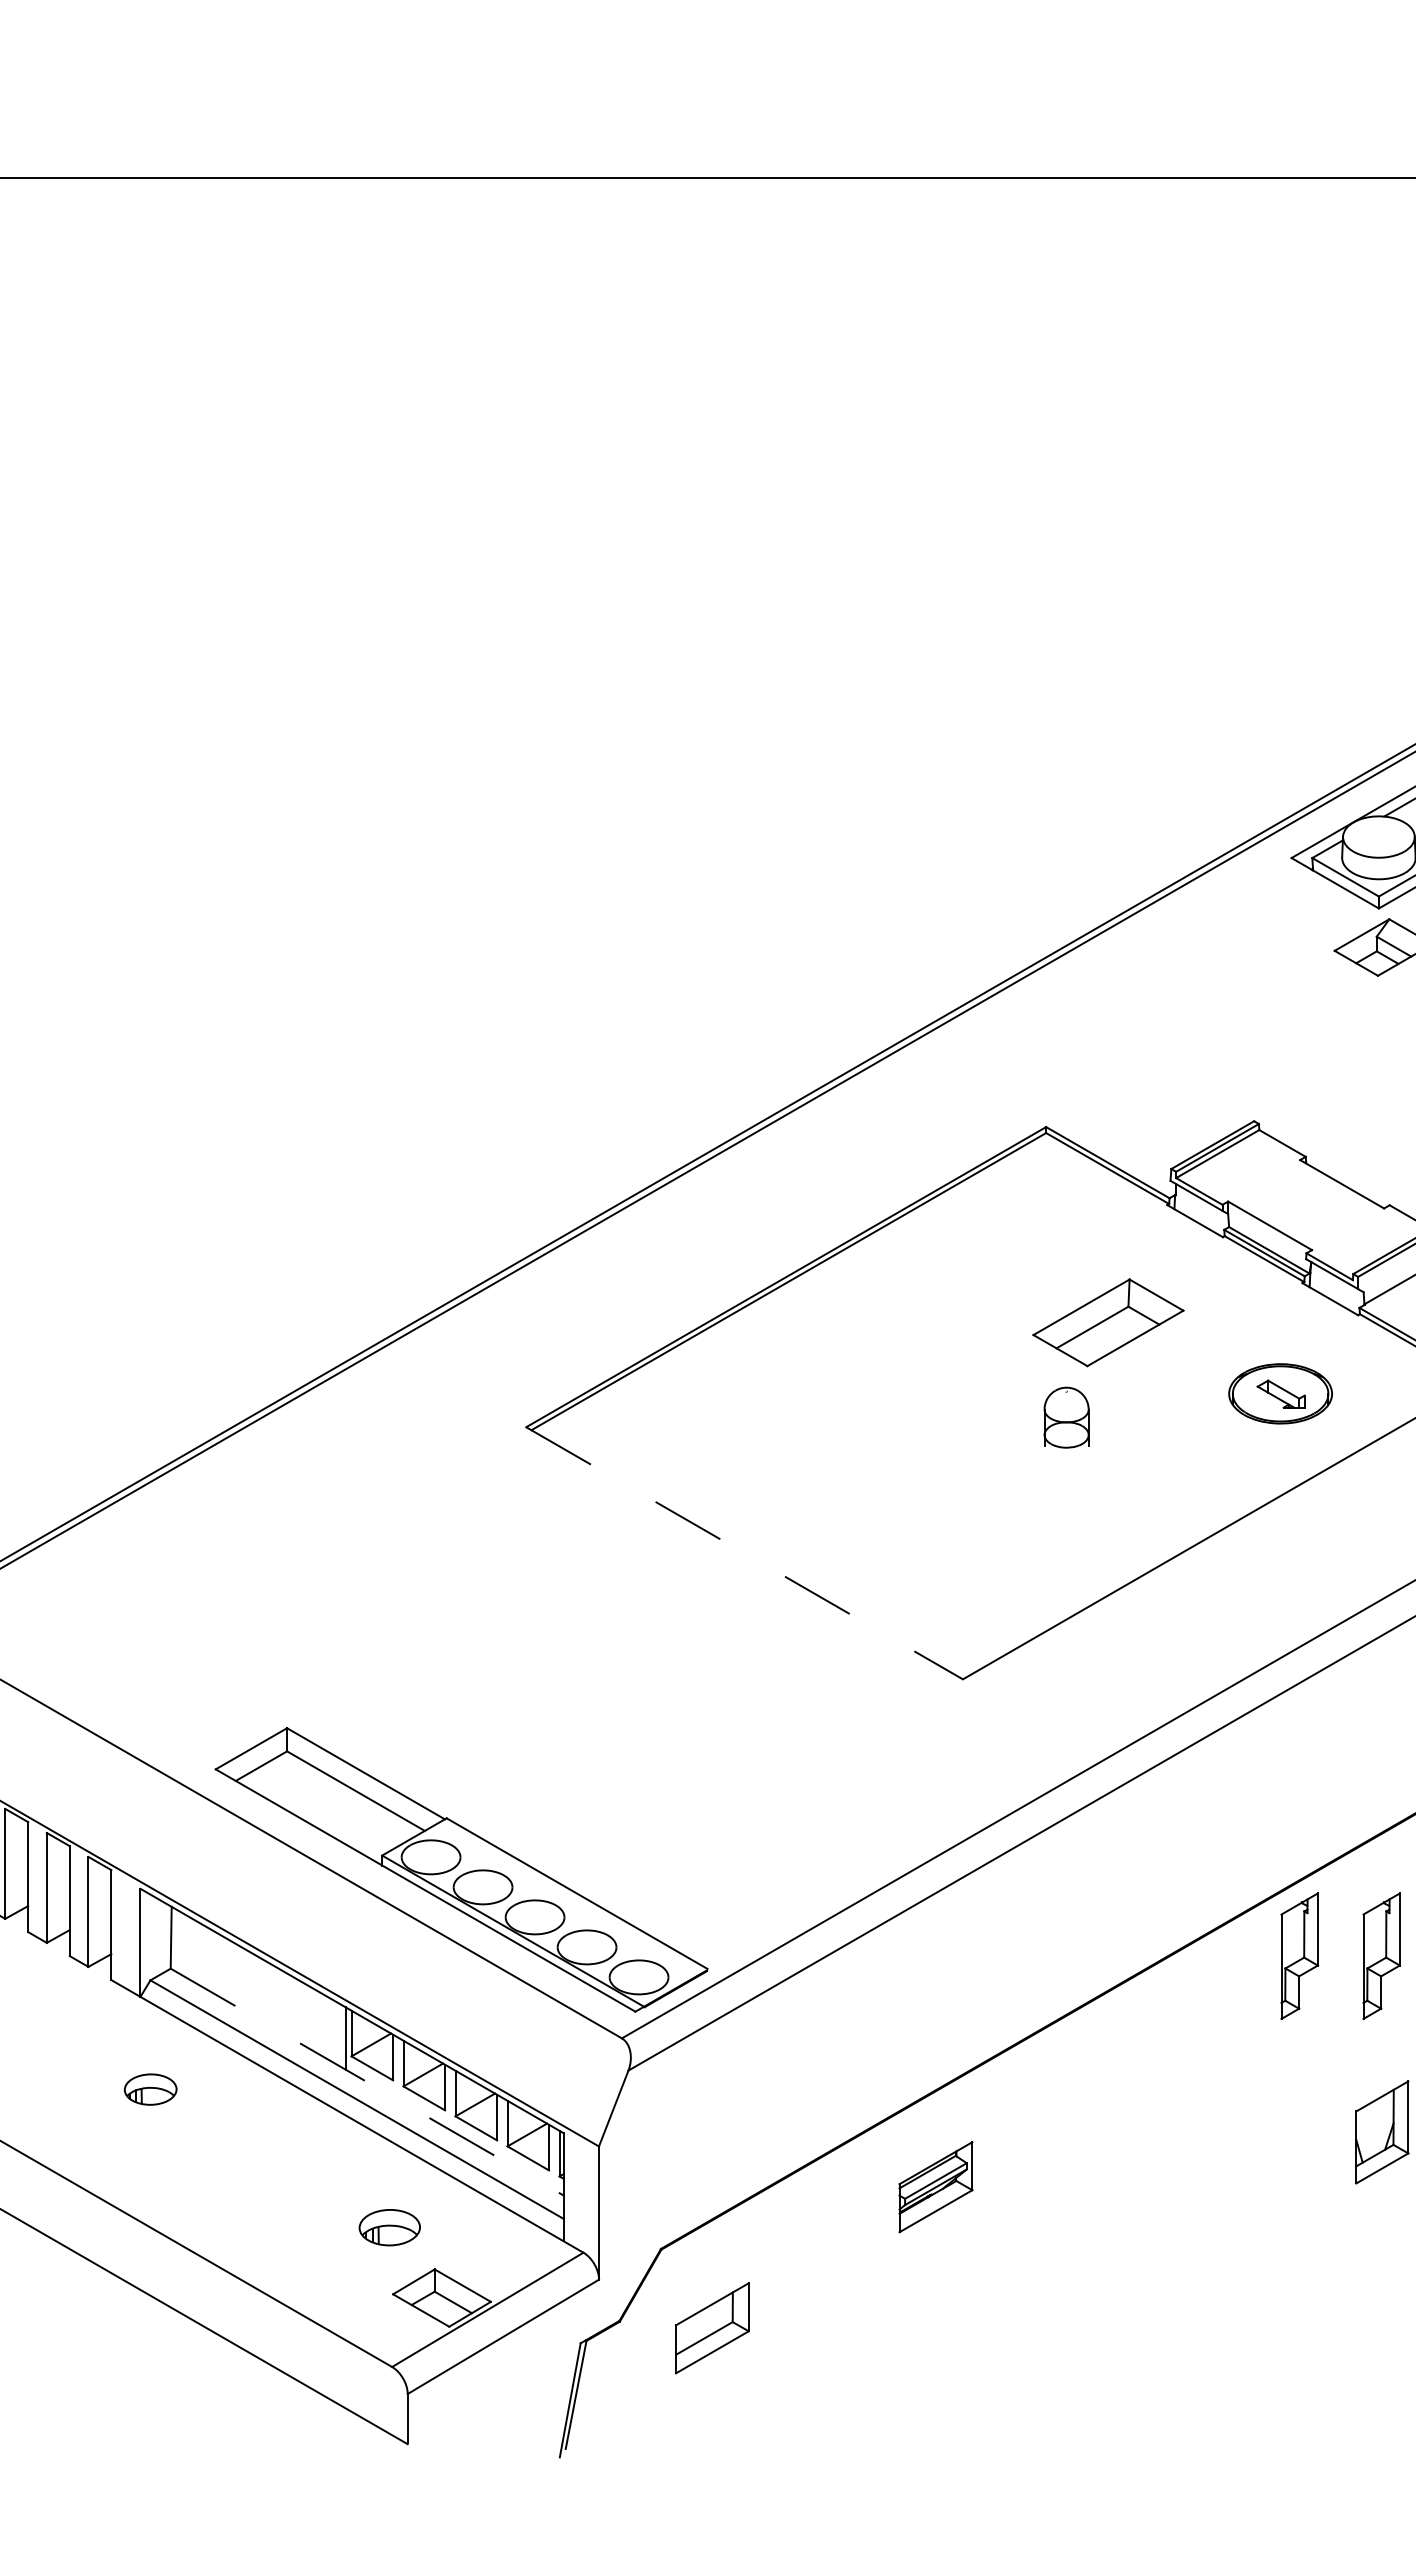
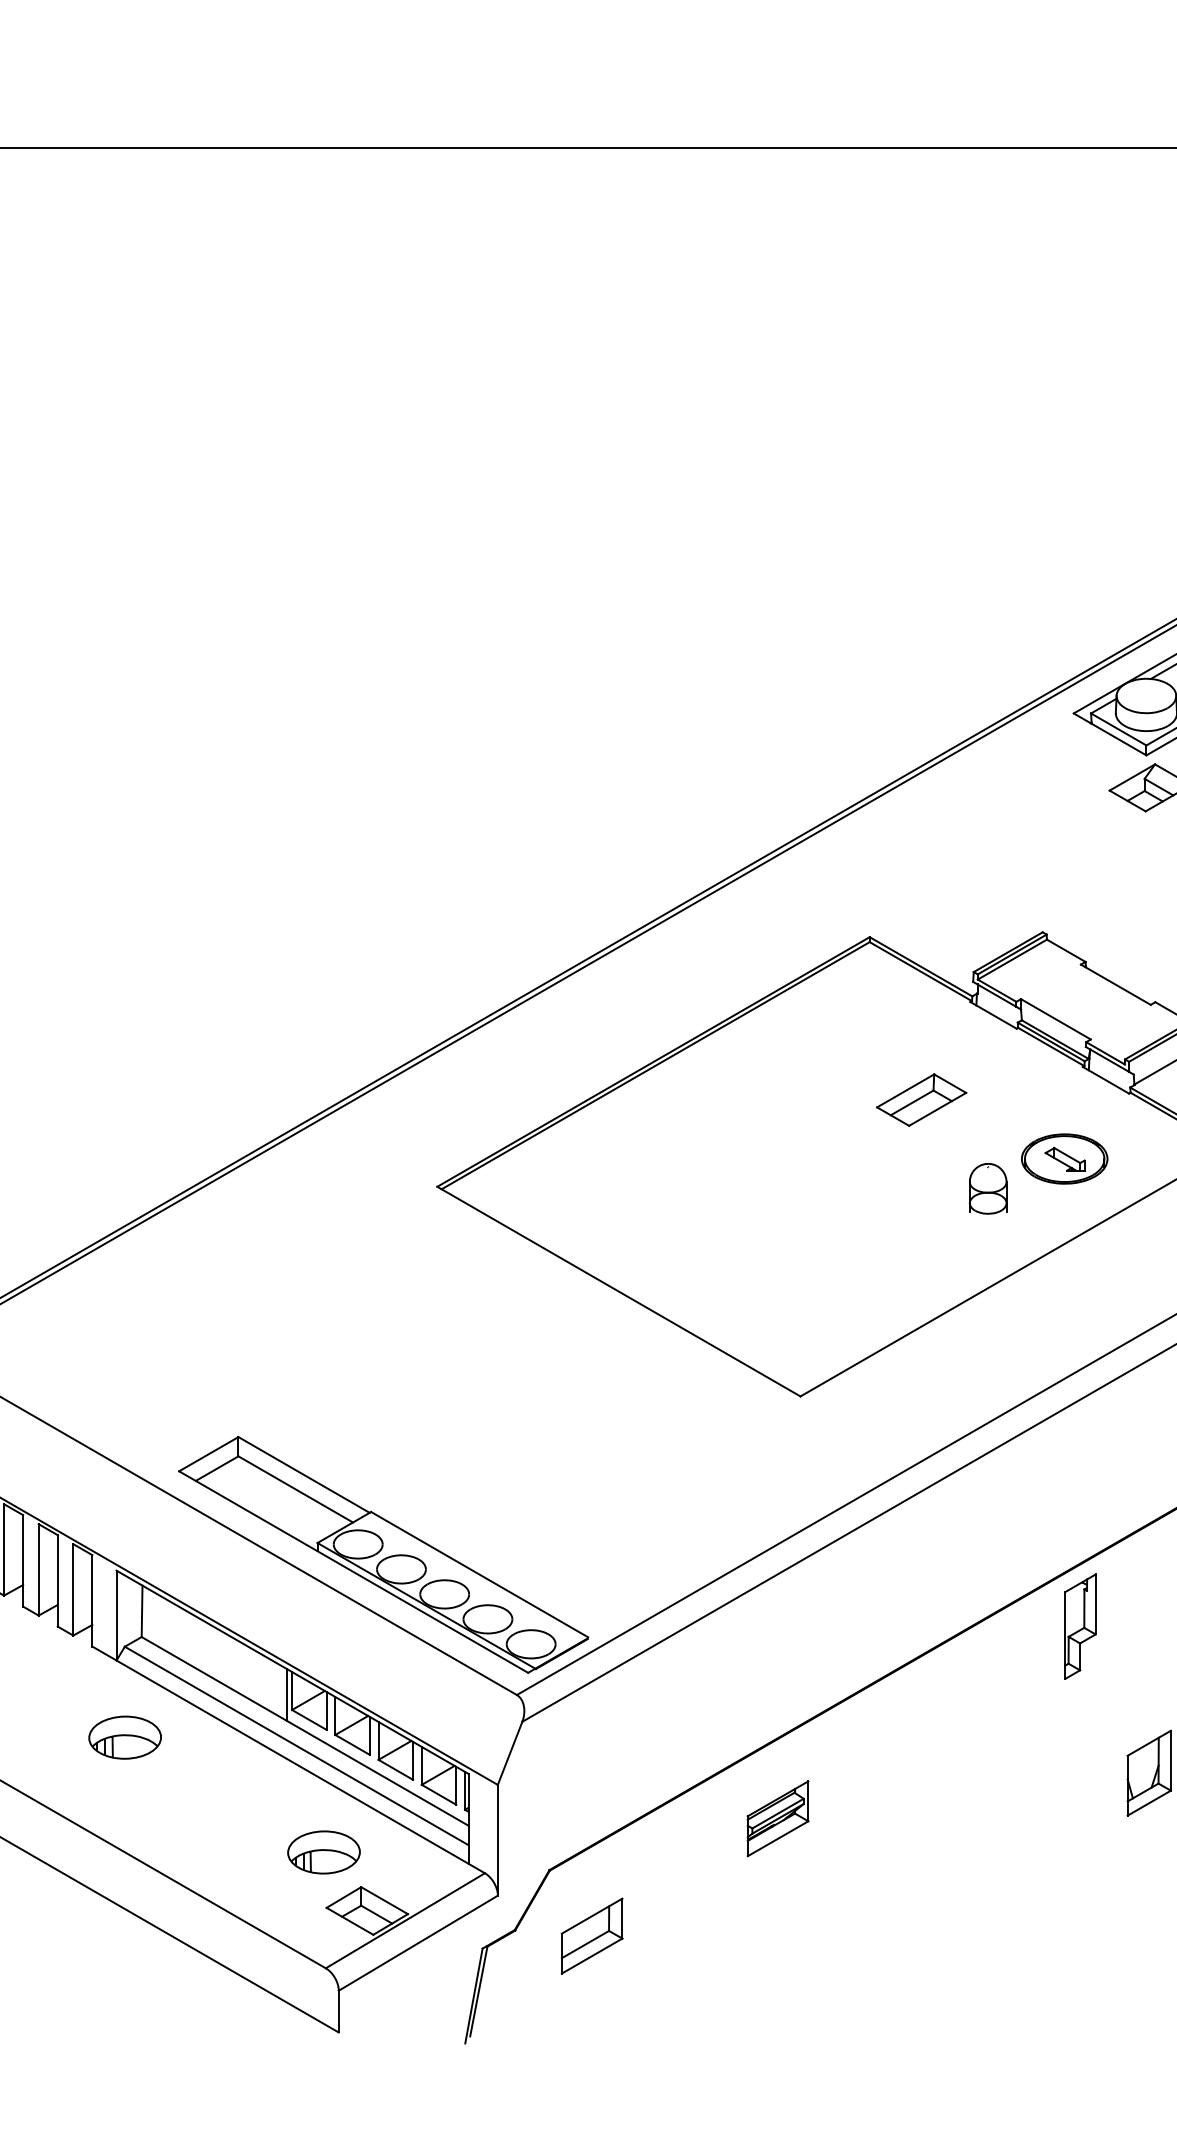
part: (1108, 1323) -> (921, 1100), size x0.71
part: (1066, 1417) -> (988, 1188), moved
line: (745, 1553) -> (619, 1291), dashed -> solid
part: (1381, 1955) -> (1148, 1626), removed
line: (367, 2082) -> (305, 1731), dashed -> solid
part: (150, 2089) -> (124, 1737), size x1.67
part: (389, 2227) -> (323, 1852), size x1.43

